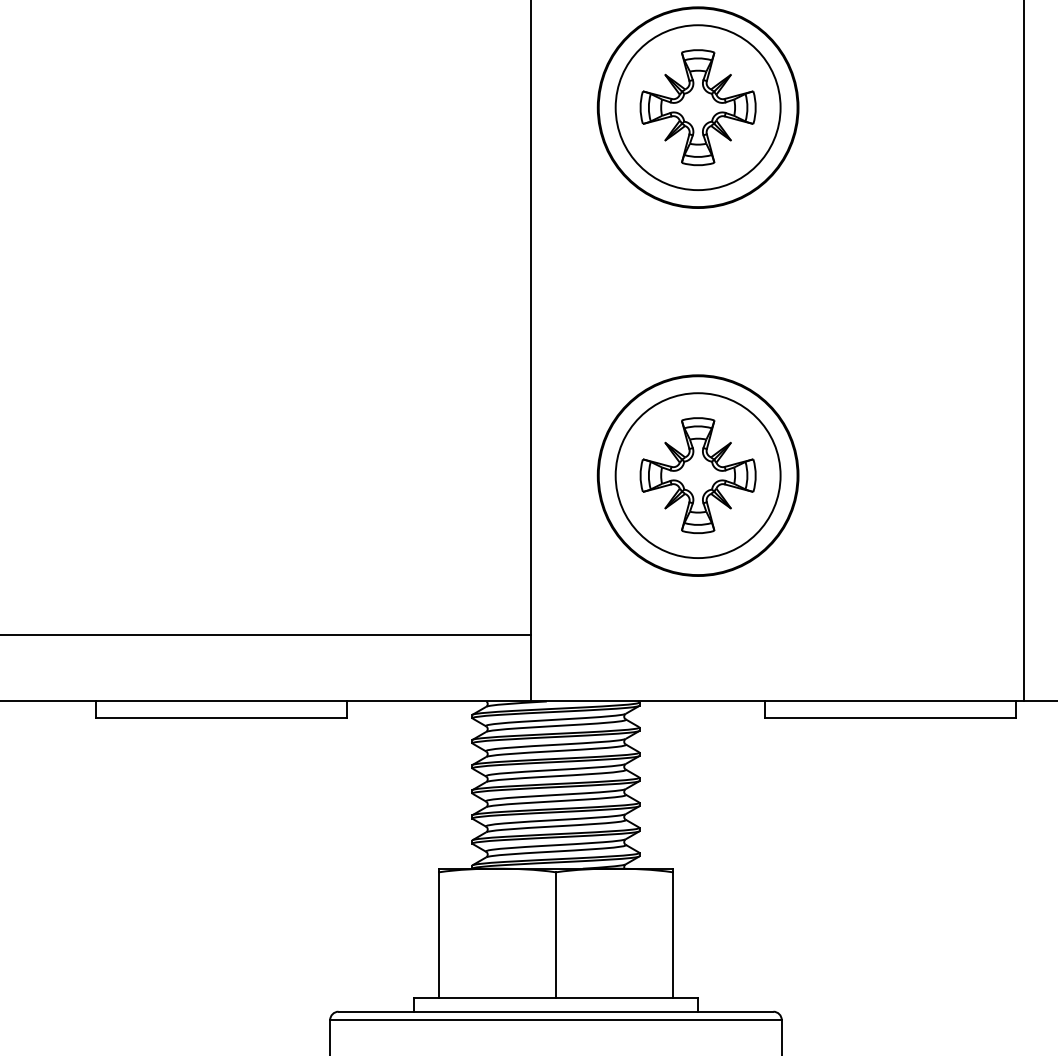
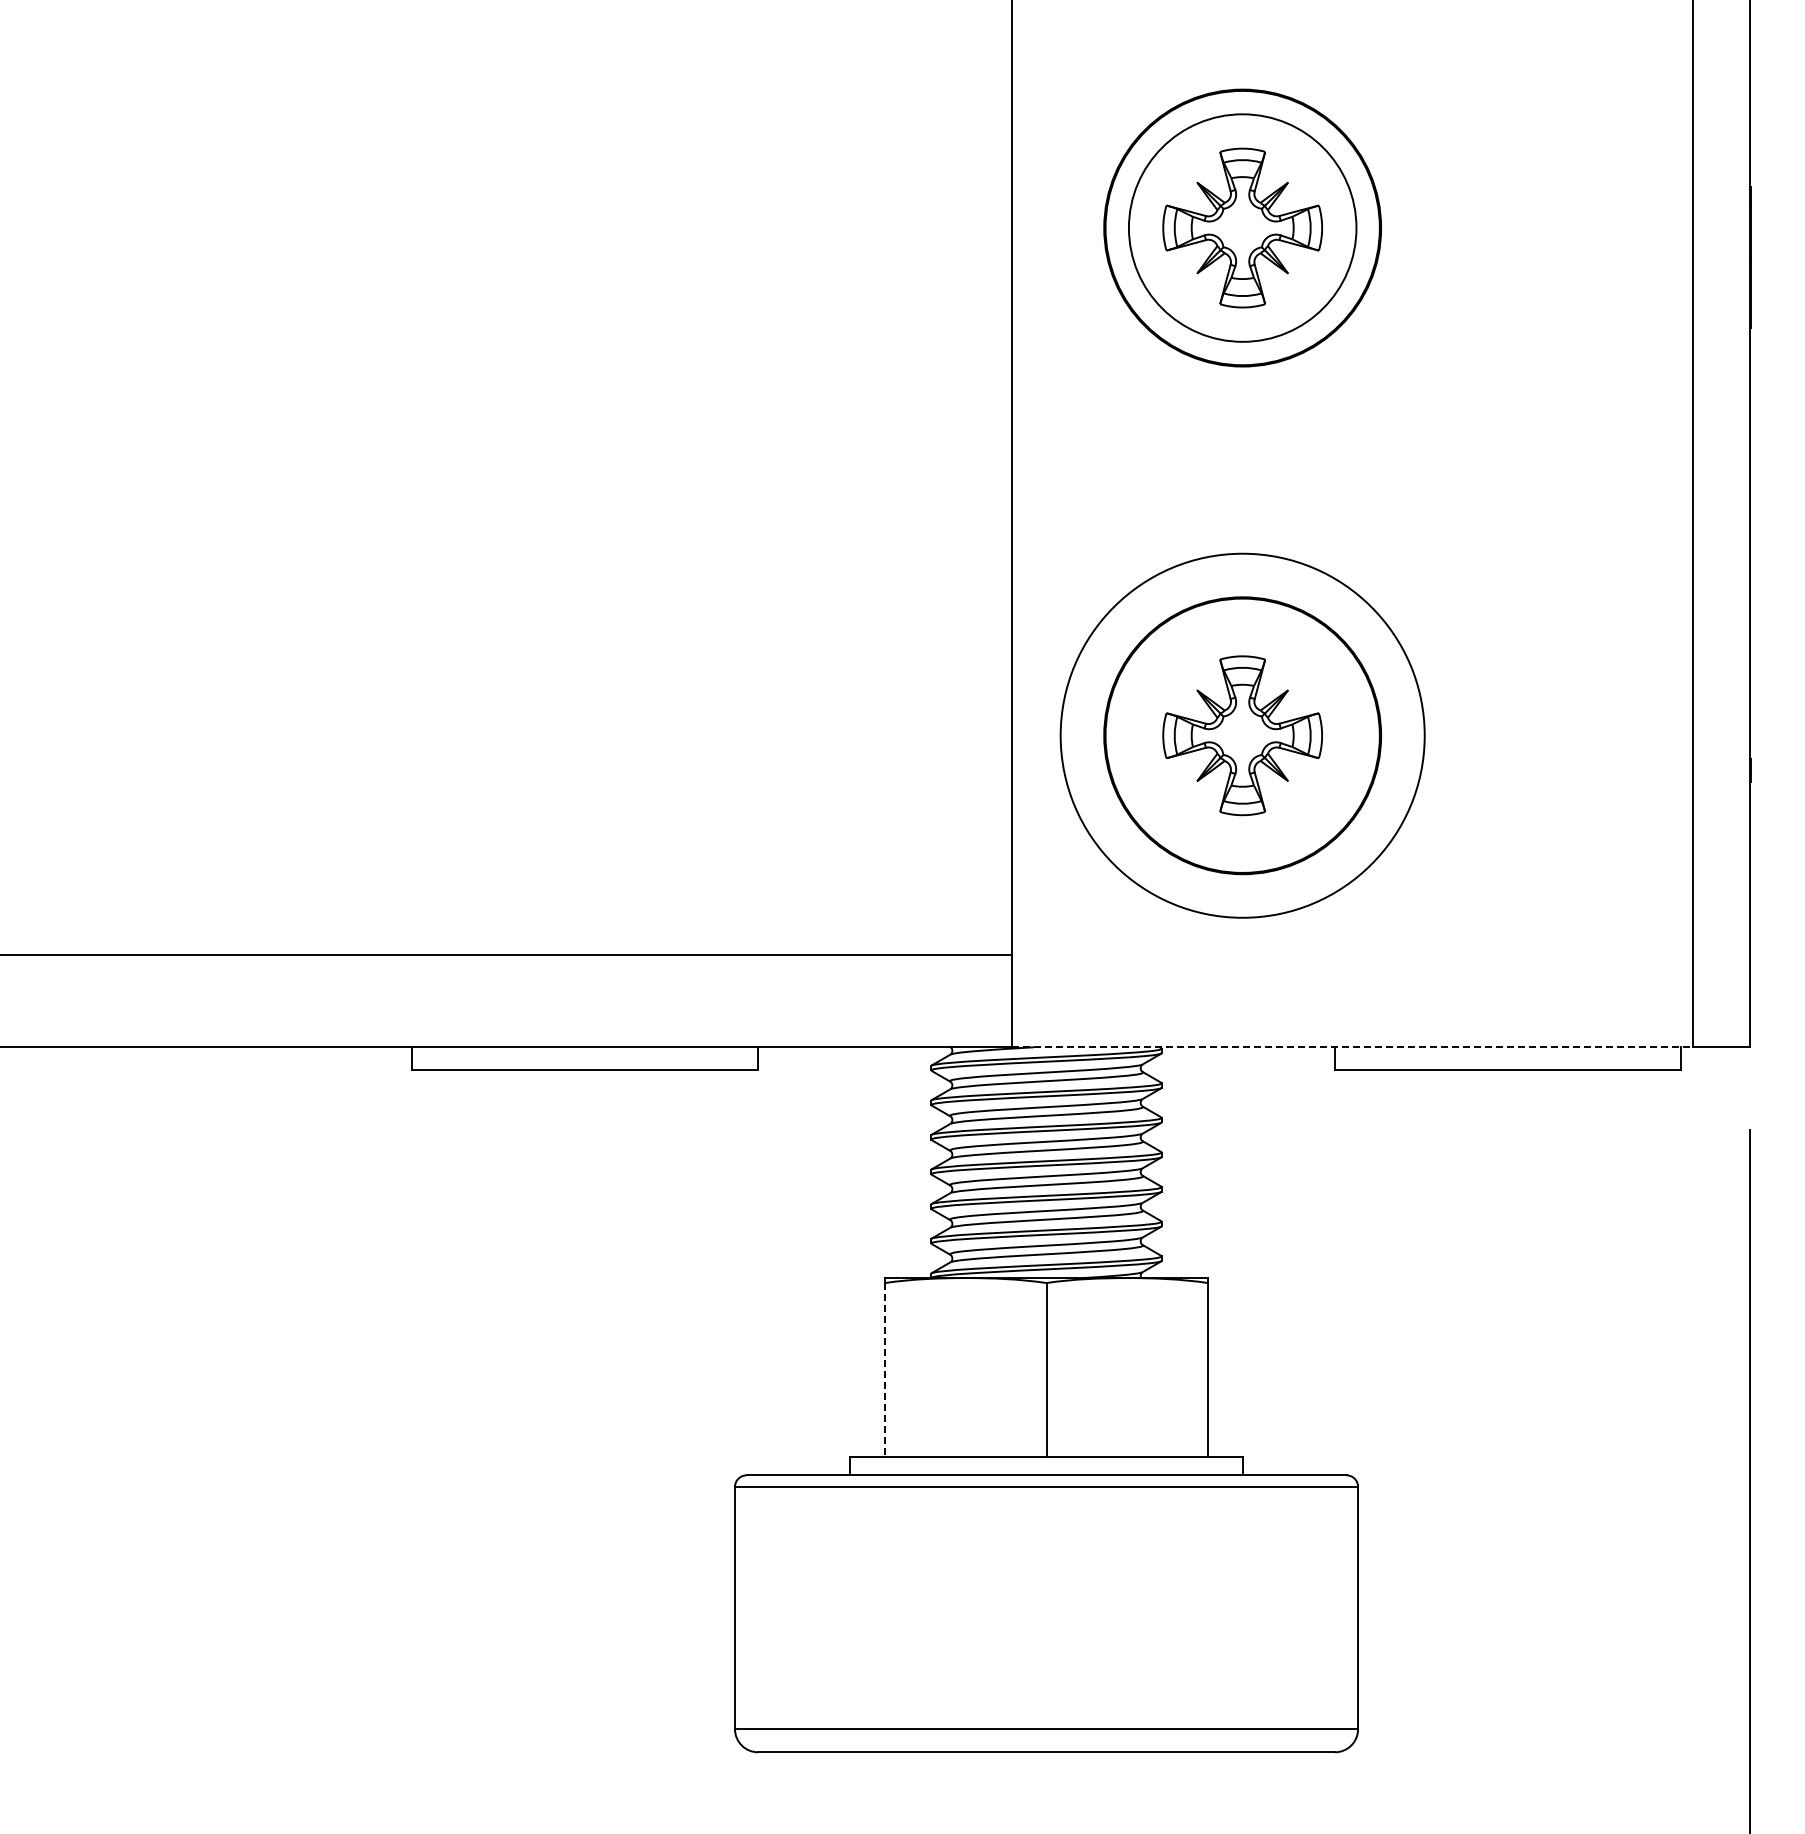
circle: (698, 475) -> (1242, 735), size x1.6
line: (777, 701) -> (1352, 1047), solid -> dashed
line: (439, 934) -> (885, 1369), solid -> dashed

